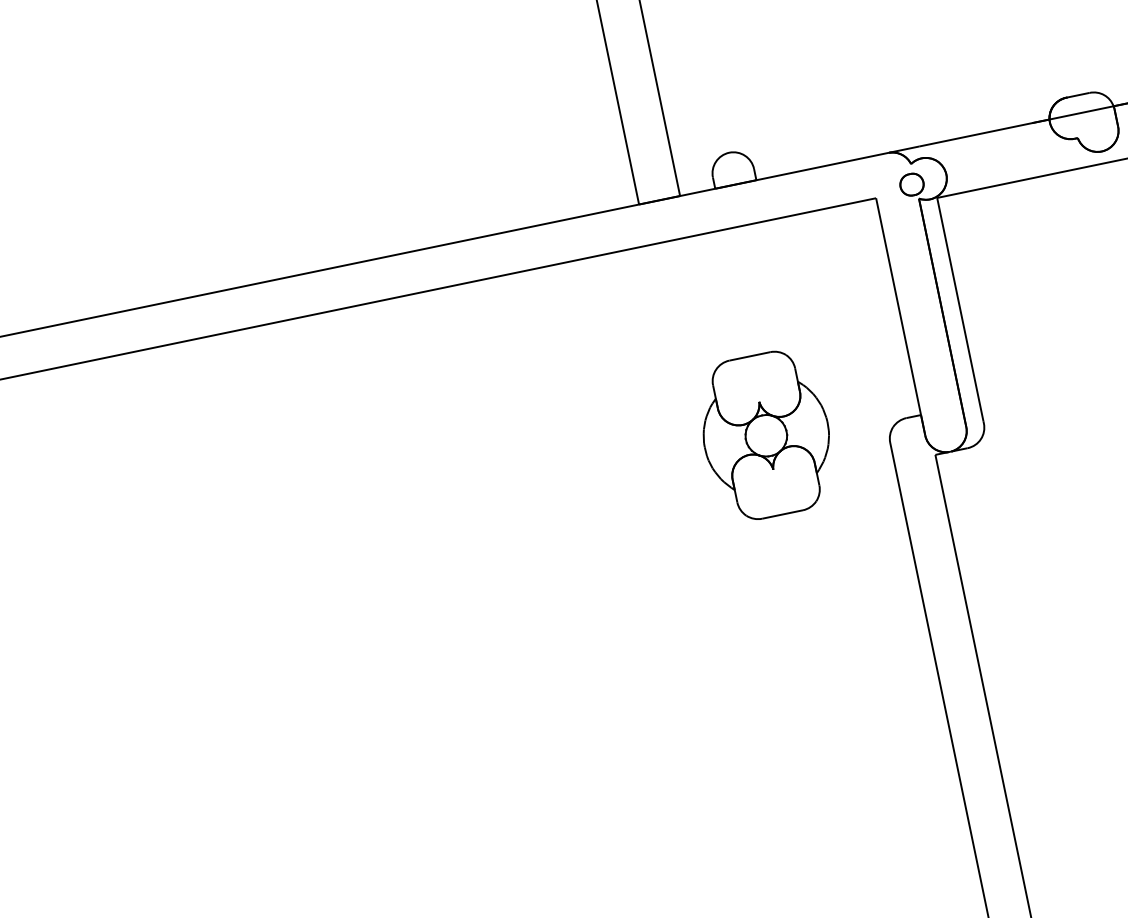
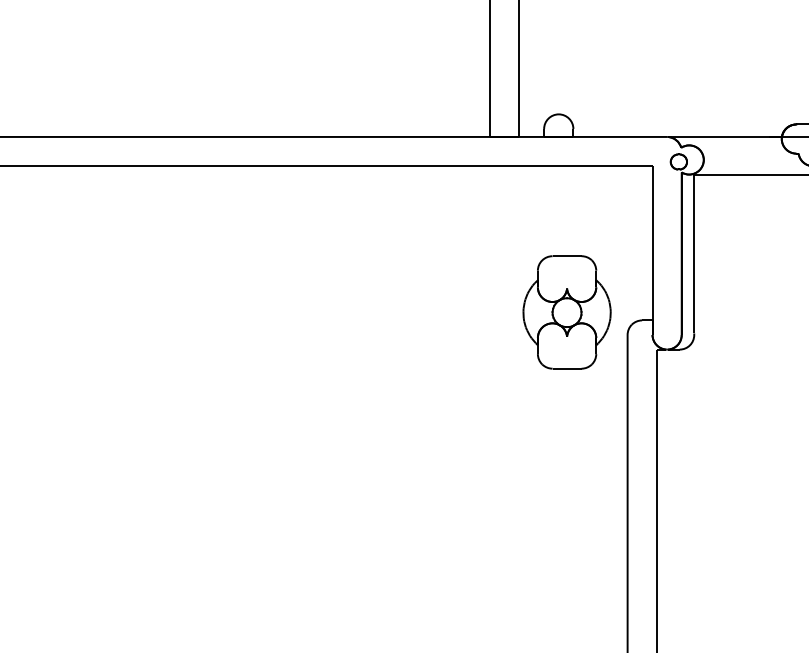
part: (765, 435) -> (566, 312), moved

